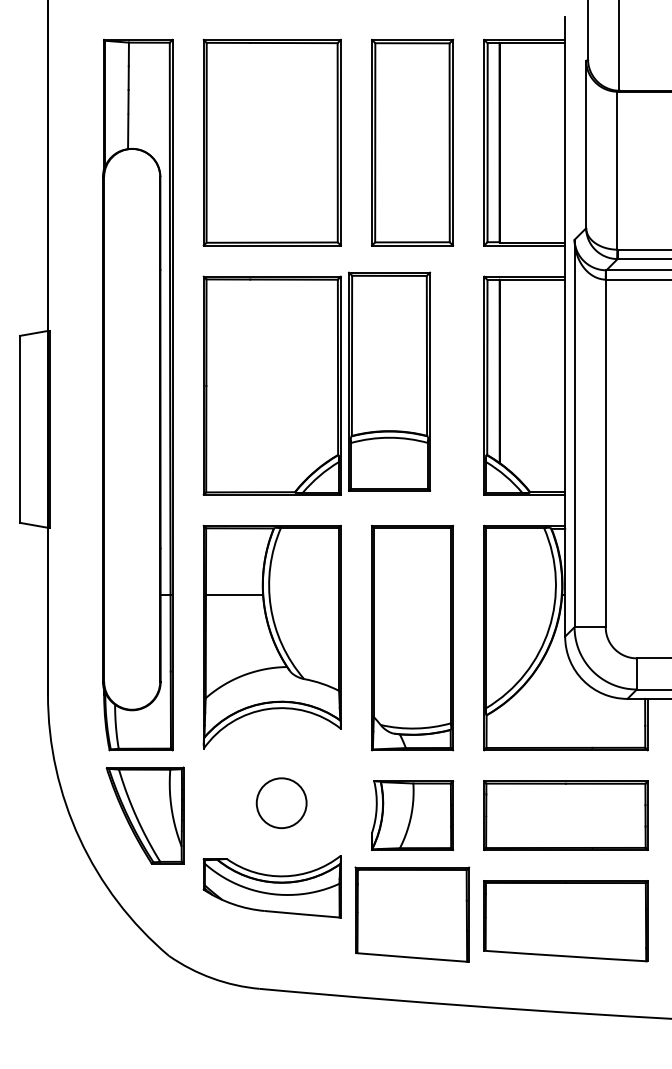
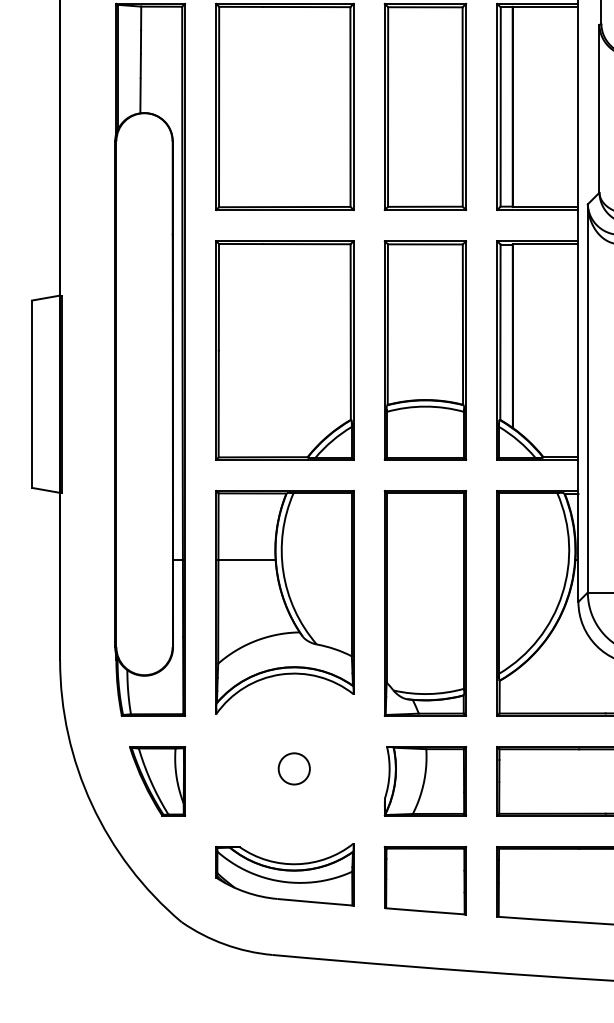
part: (389, 381) -> (425, 350), moved
circle: (281, 802) -> (294, 768), size x0.62
part: (145, 815) -> (157, 781), size x0.71
part: (271, 886) -> (284, 874), moved
part: (412, 914) -> (425, 880), size x0.71

